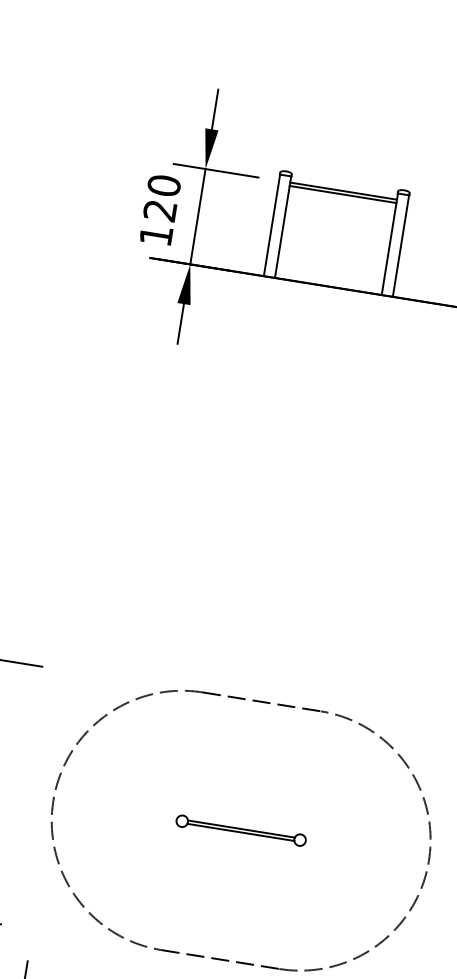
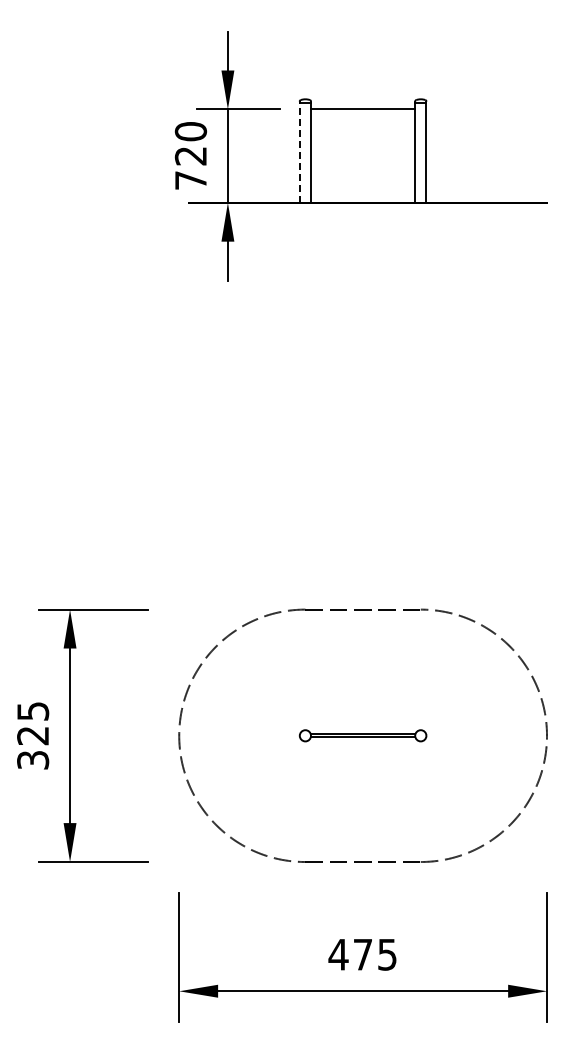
line: (342, 194) -> (362, 112), removed
line: (271, 225) -> (299, 153), solid -> dashed
text: (155, 235) -> (190, 180), 120 -> 720

